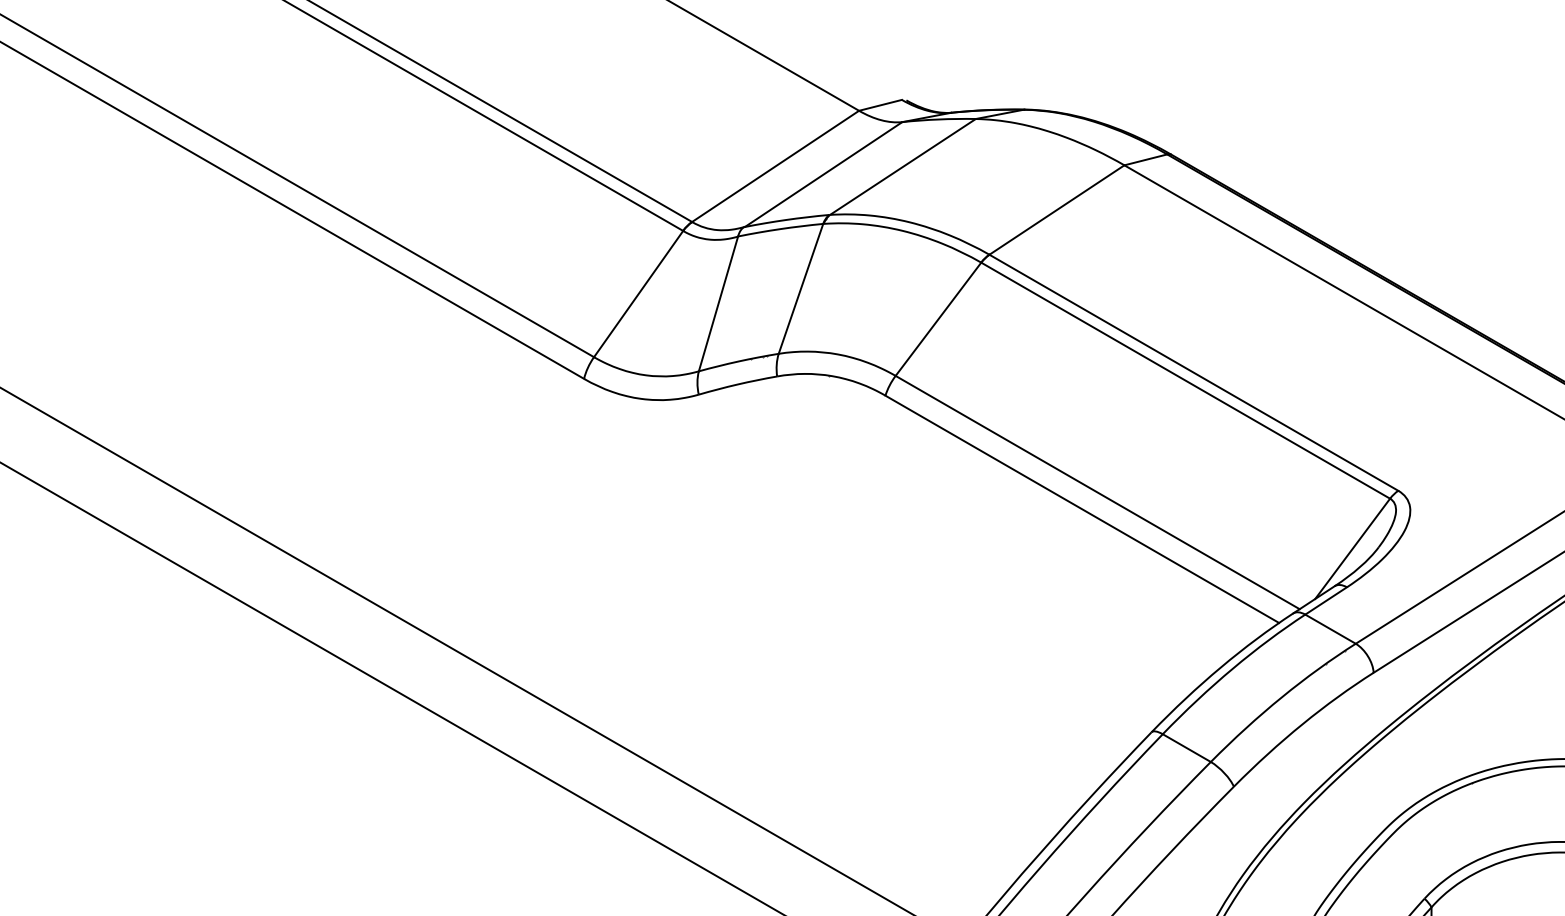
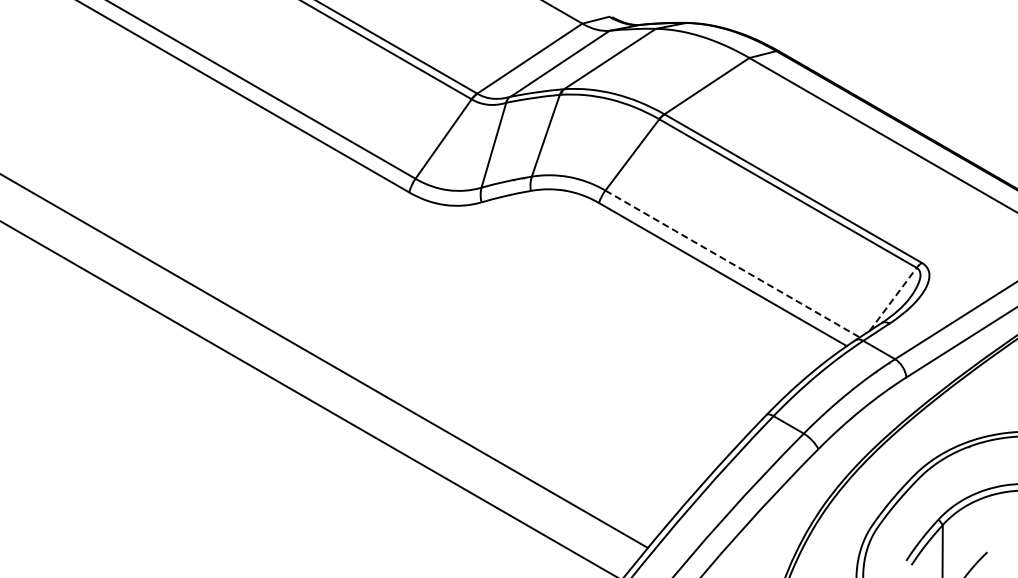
line: (1097, 493) -> (732, 264), solid -> dashed
line: (1353, 548) -> (893, 299), solid -> dashed

